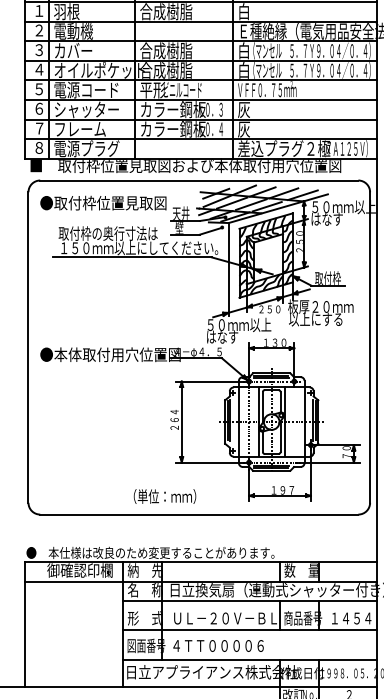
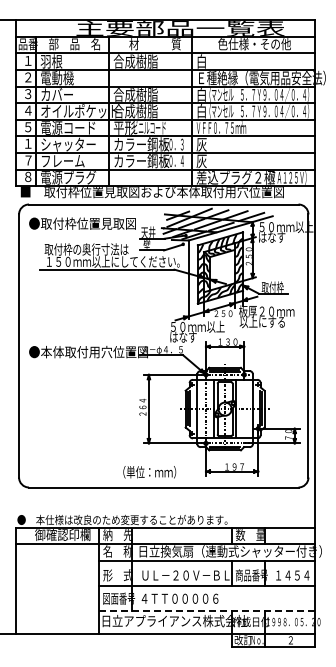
text: (39, 108) -> (28, 143), ６ -> １
text: (164, 496) -> (149, 472), moved
line: (249, 659) -> (206, 610), solid -> dashed

